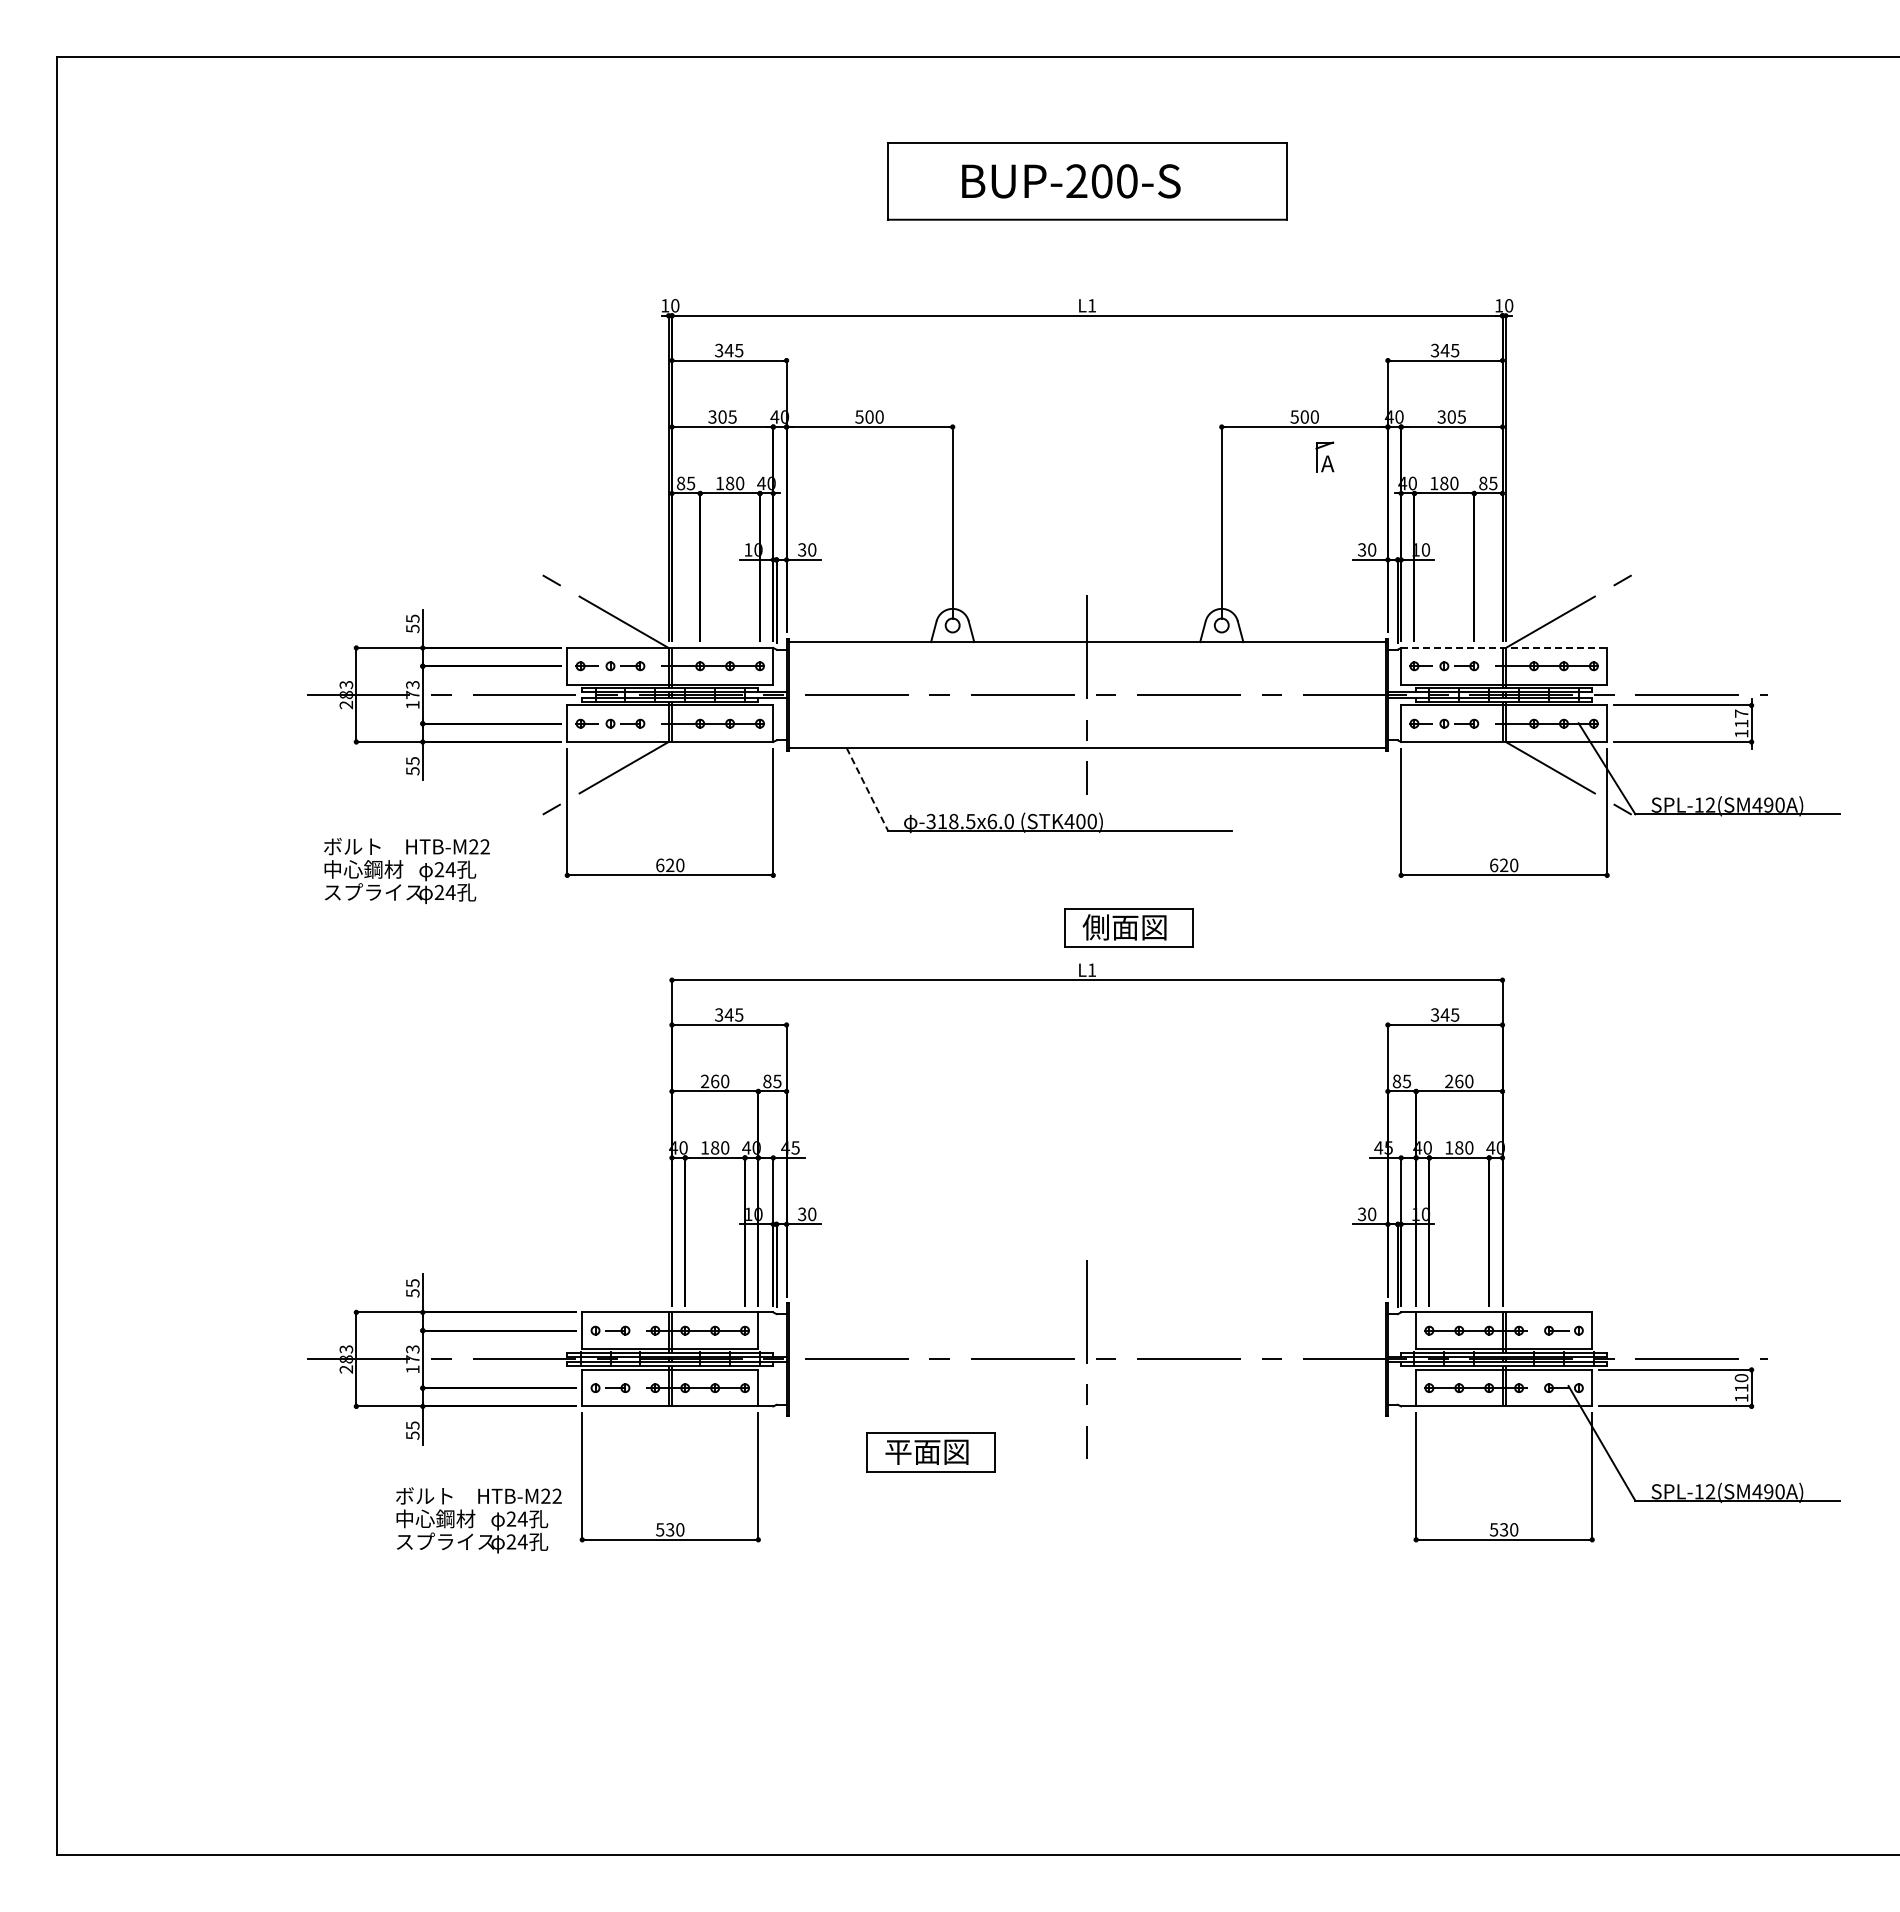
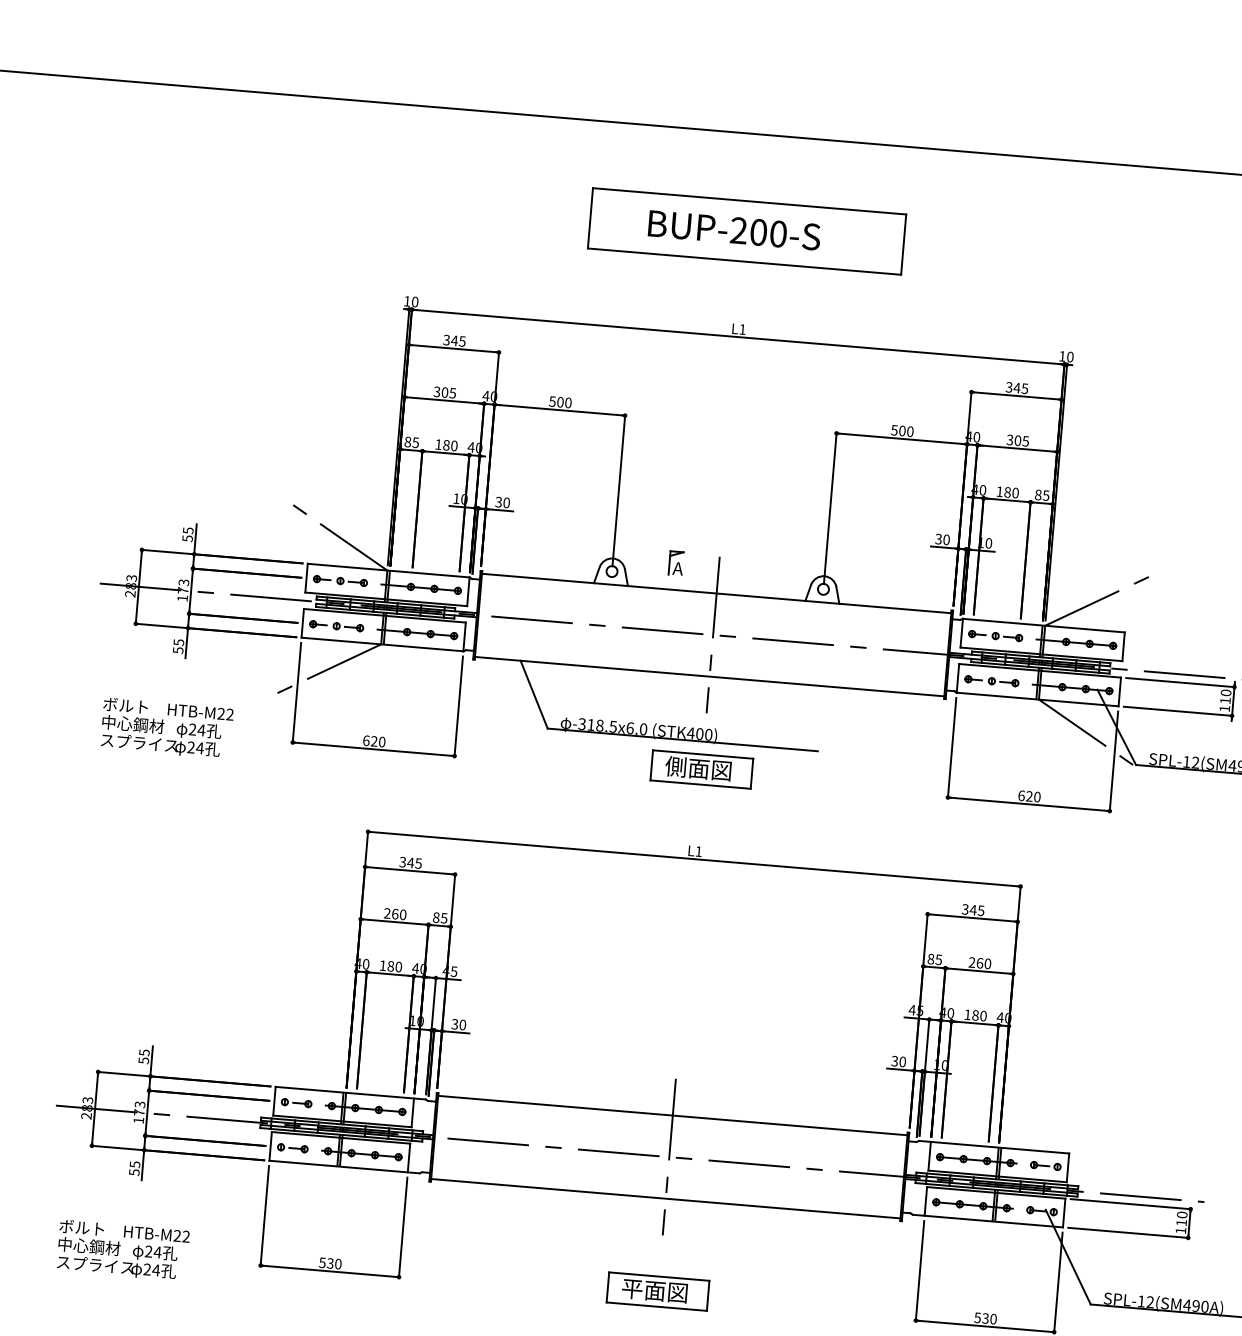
part: (1324, 456) -> (675, 562), moved
line: (1504, 648) -> (1044, 626), dashed -> solid
text: (1741, 713) -> (1226, 692), 117 -> 110
line: (867, 789) -> (534, 694), dashed -> solid
part: (1128, 927) -> (701, 768), moved
line: (1086, 1306) -> (672, 1115), added
line: (1086, 1412) -> (665, 1198), added
part: (930, 1452) -> (657, 1291), moved
text: (478, 1520) -> (122, 1250), moved

